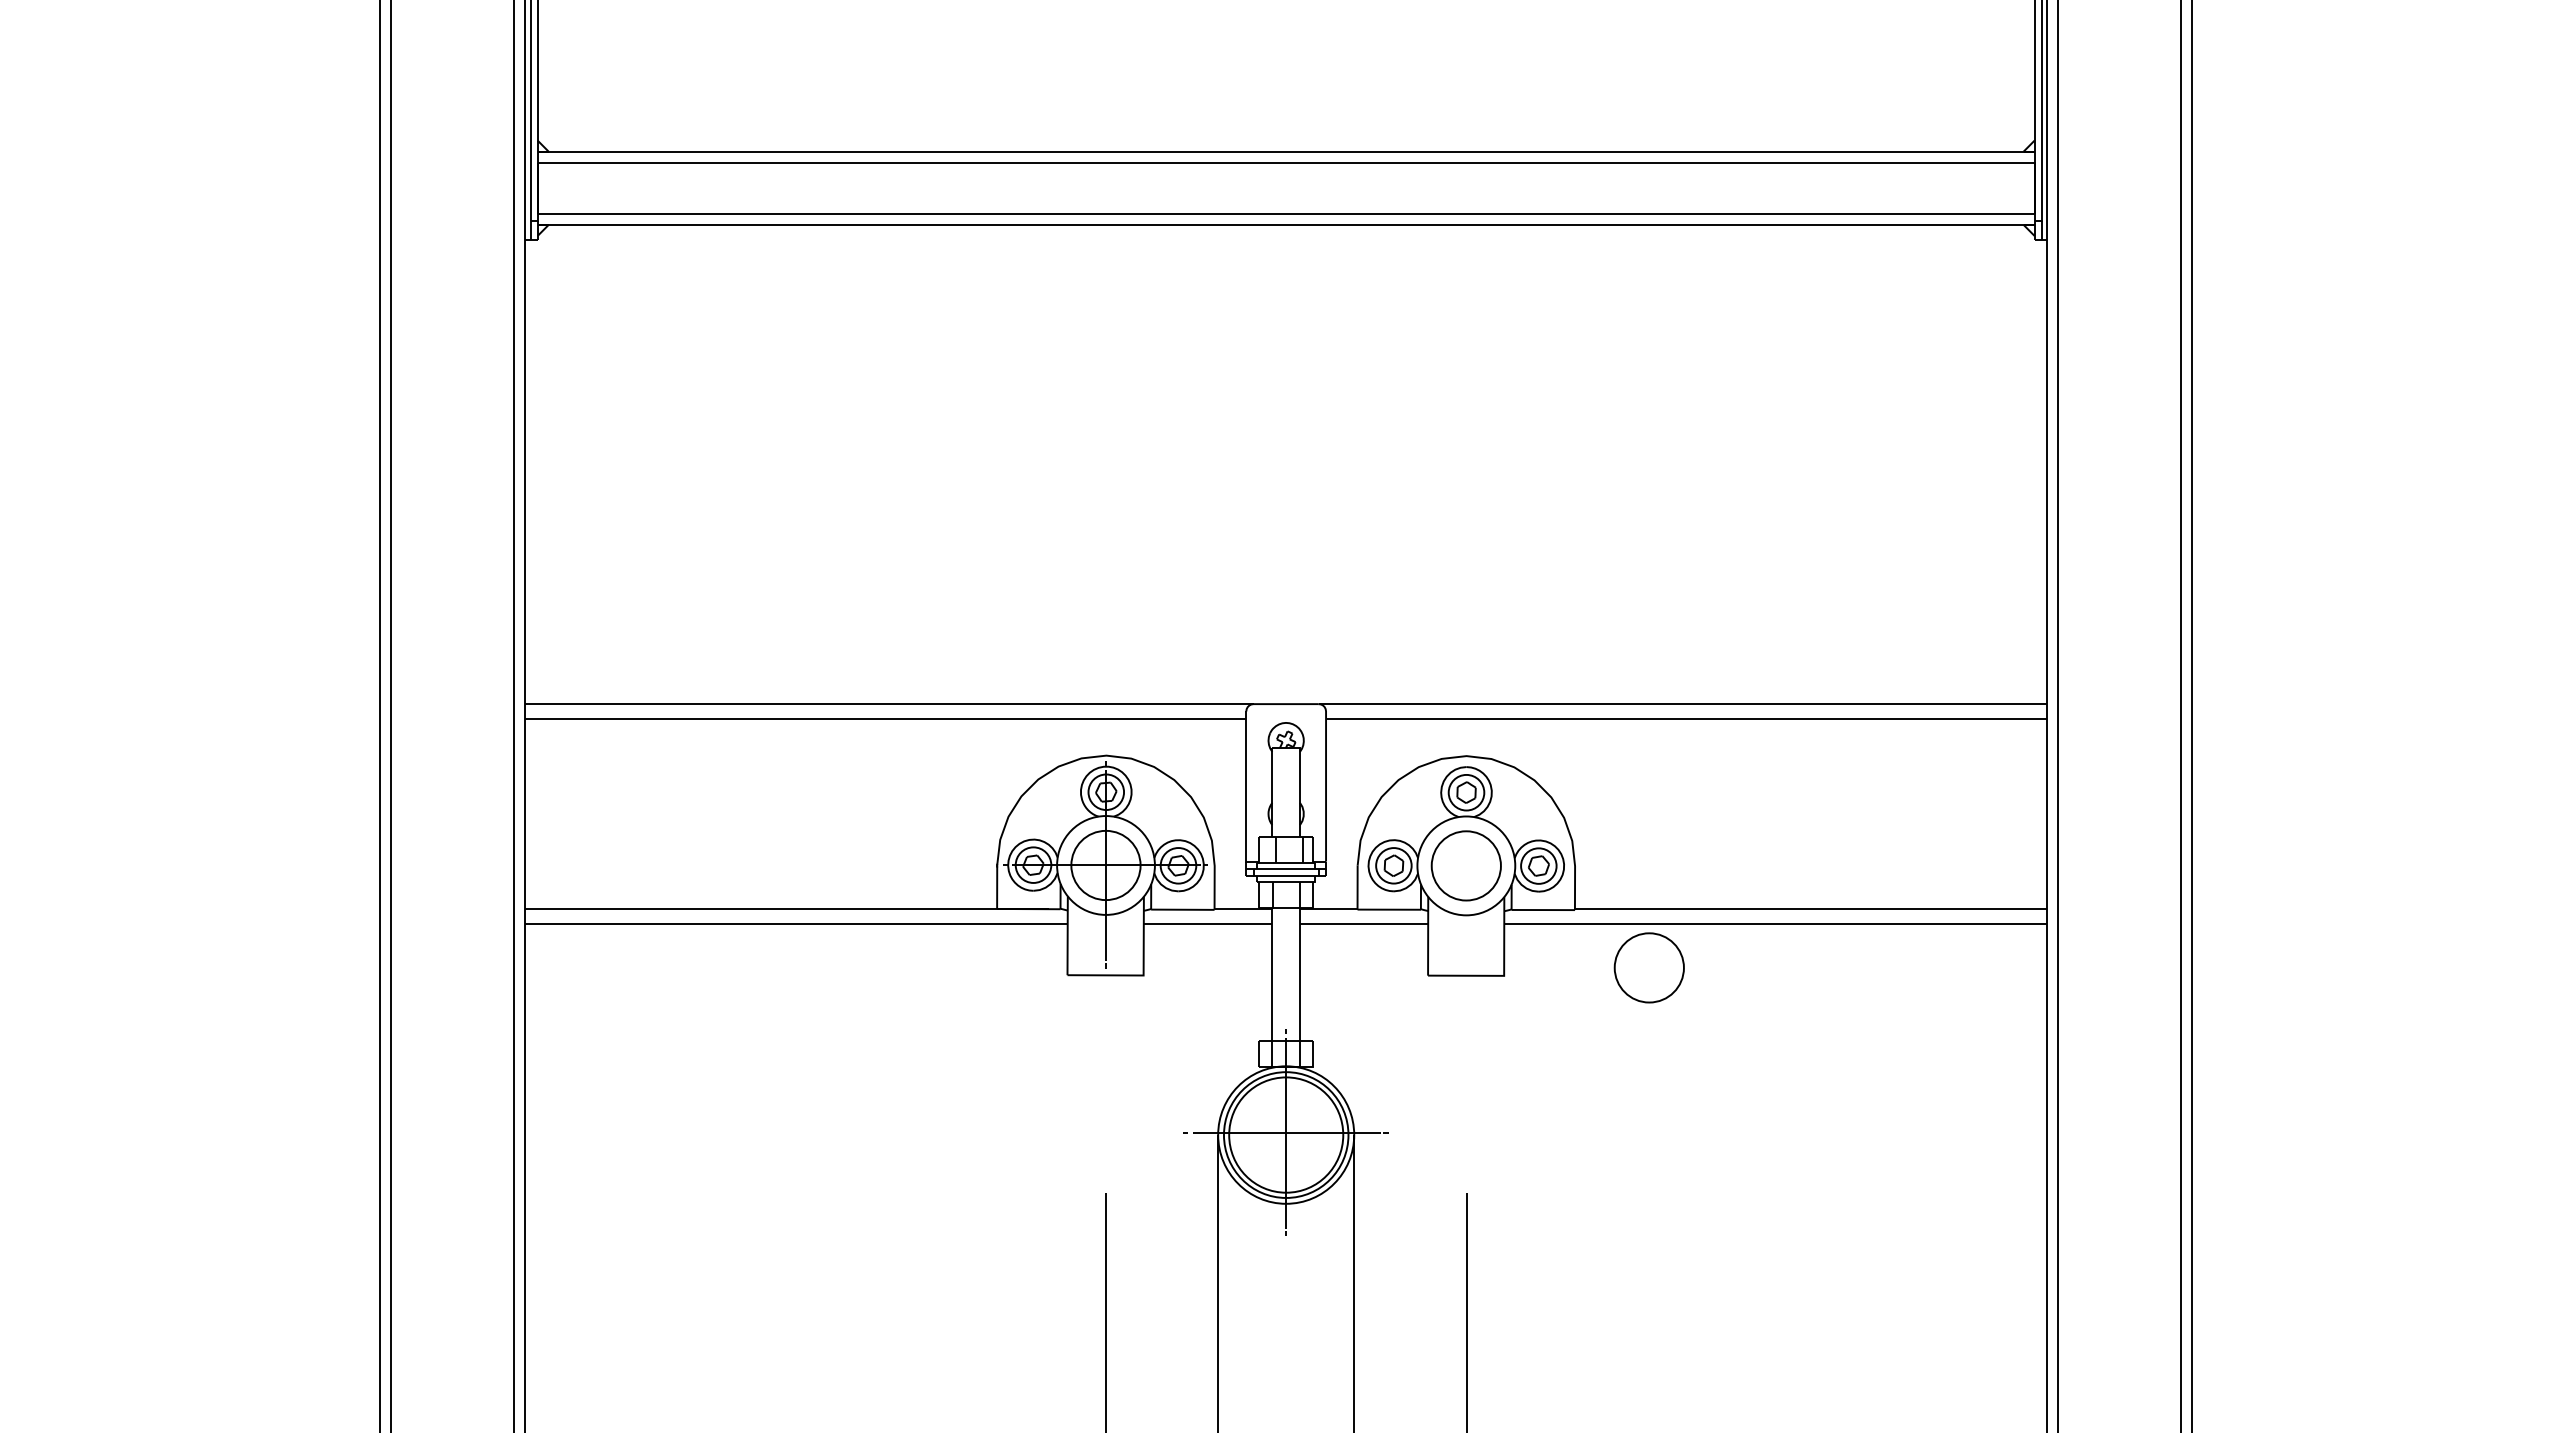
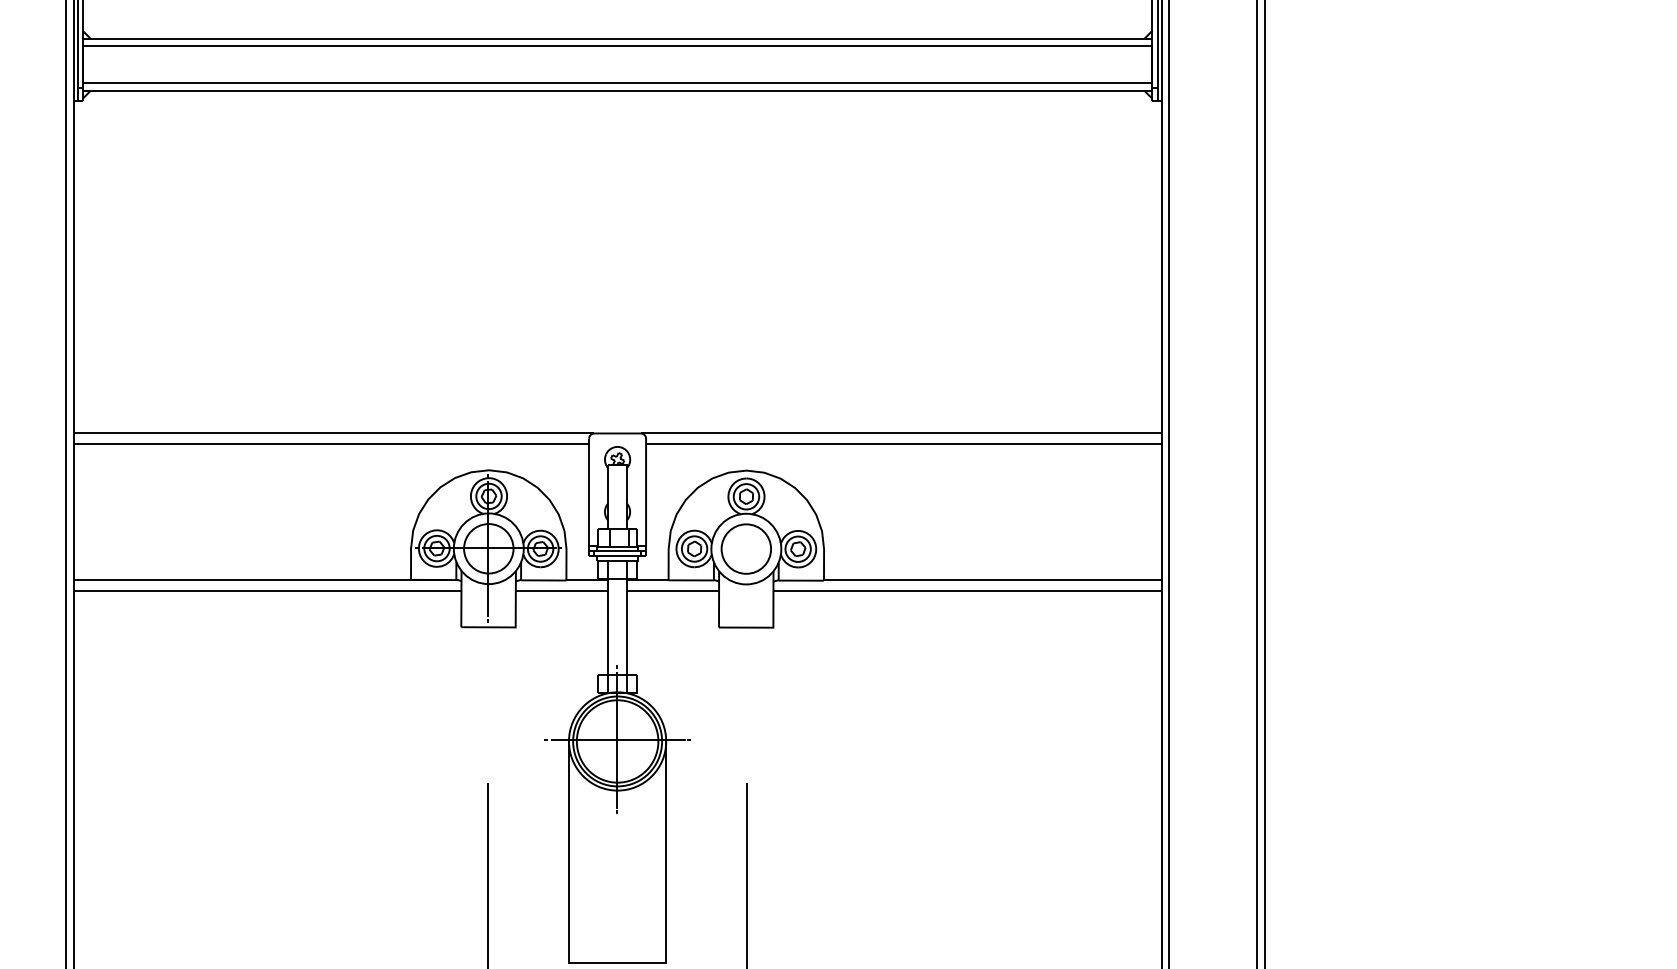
circle: (1648, 967) -> (876, 621), removed

